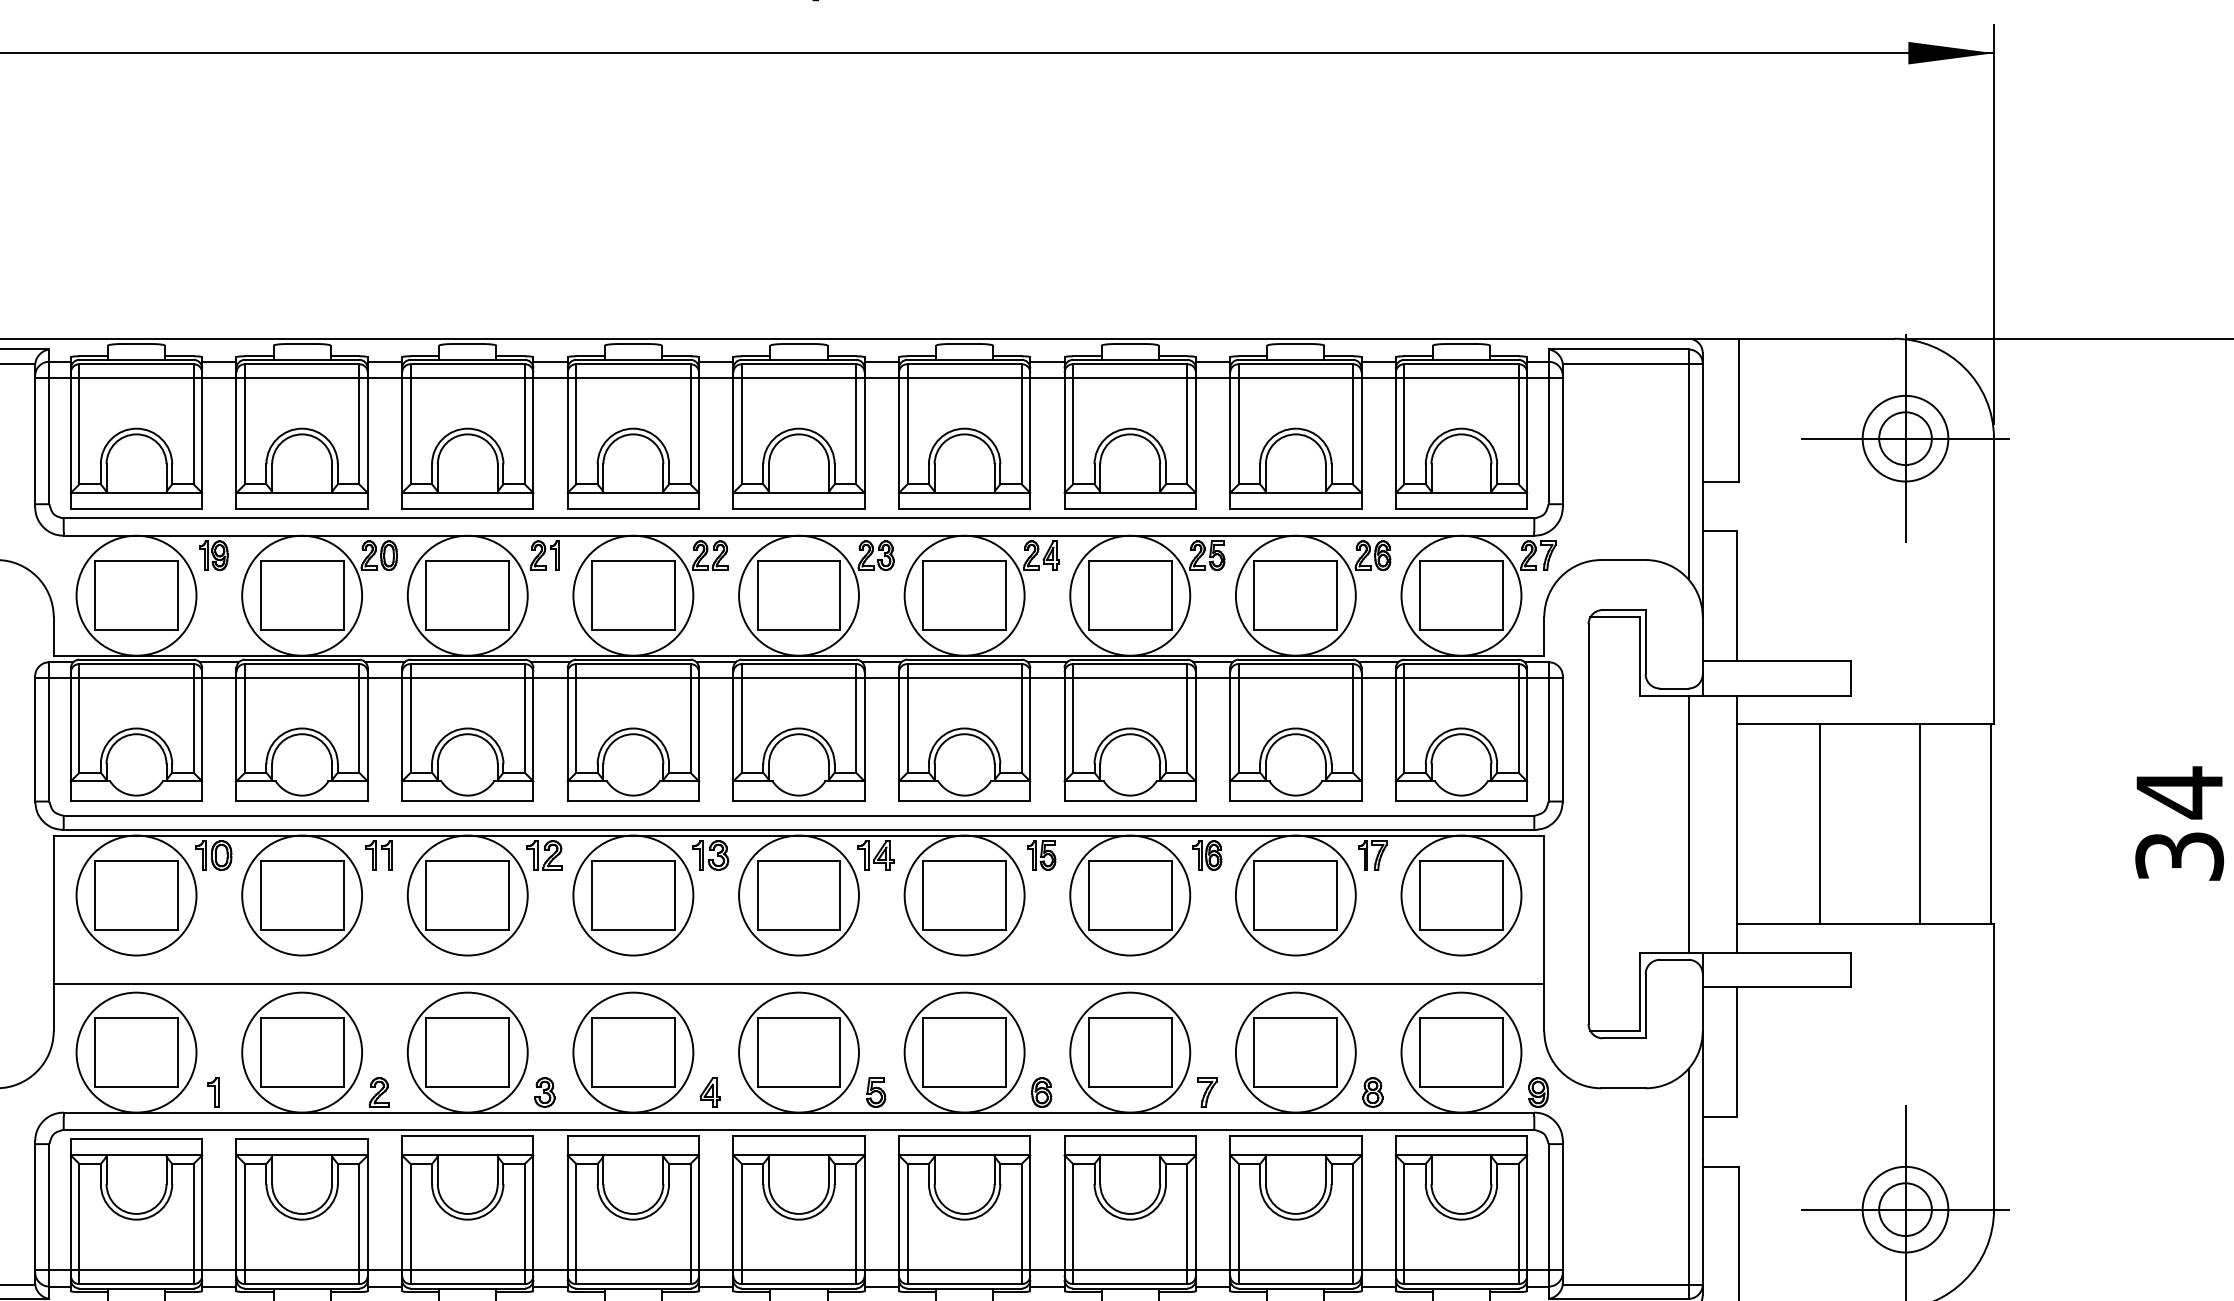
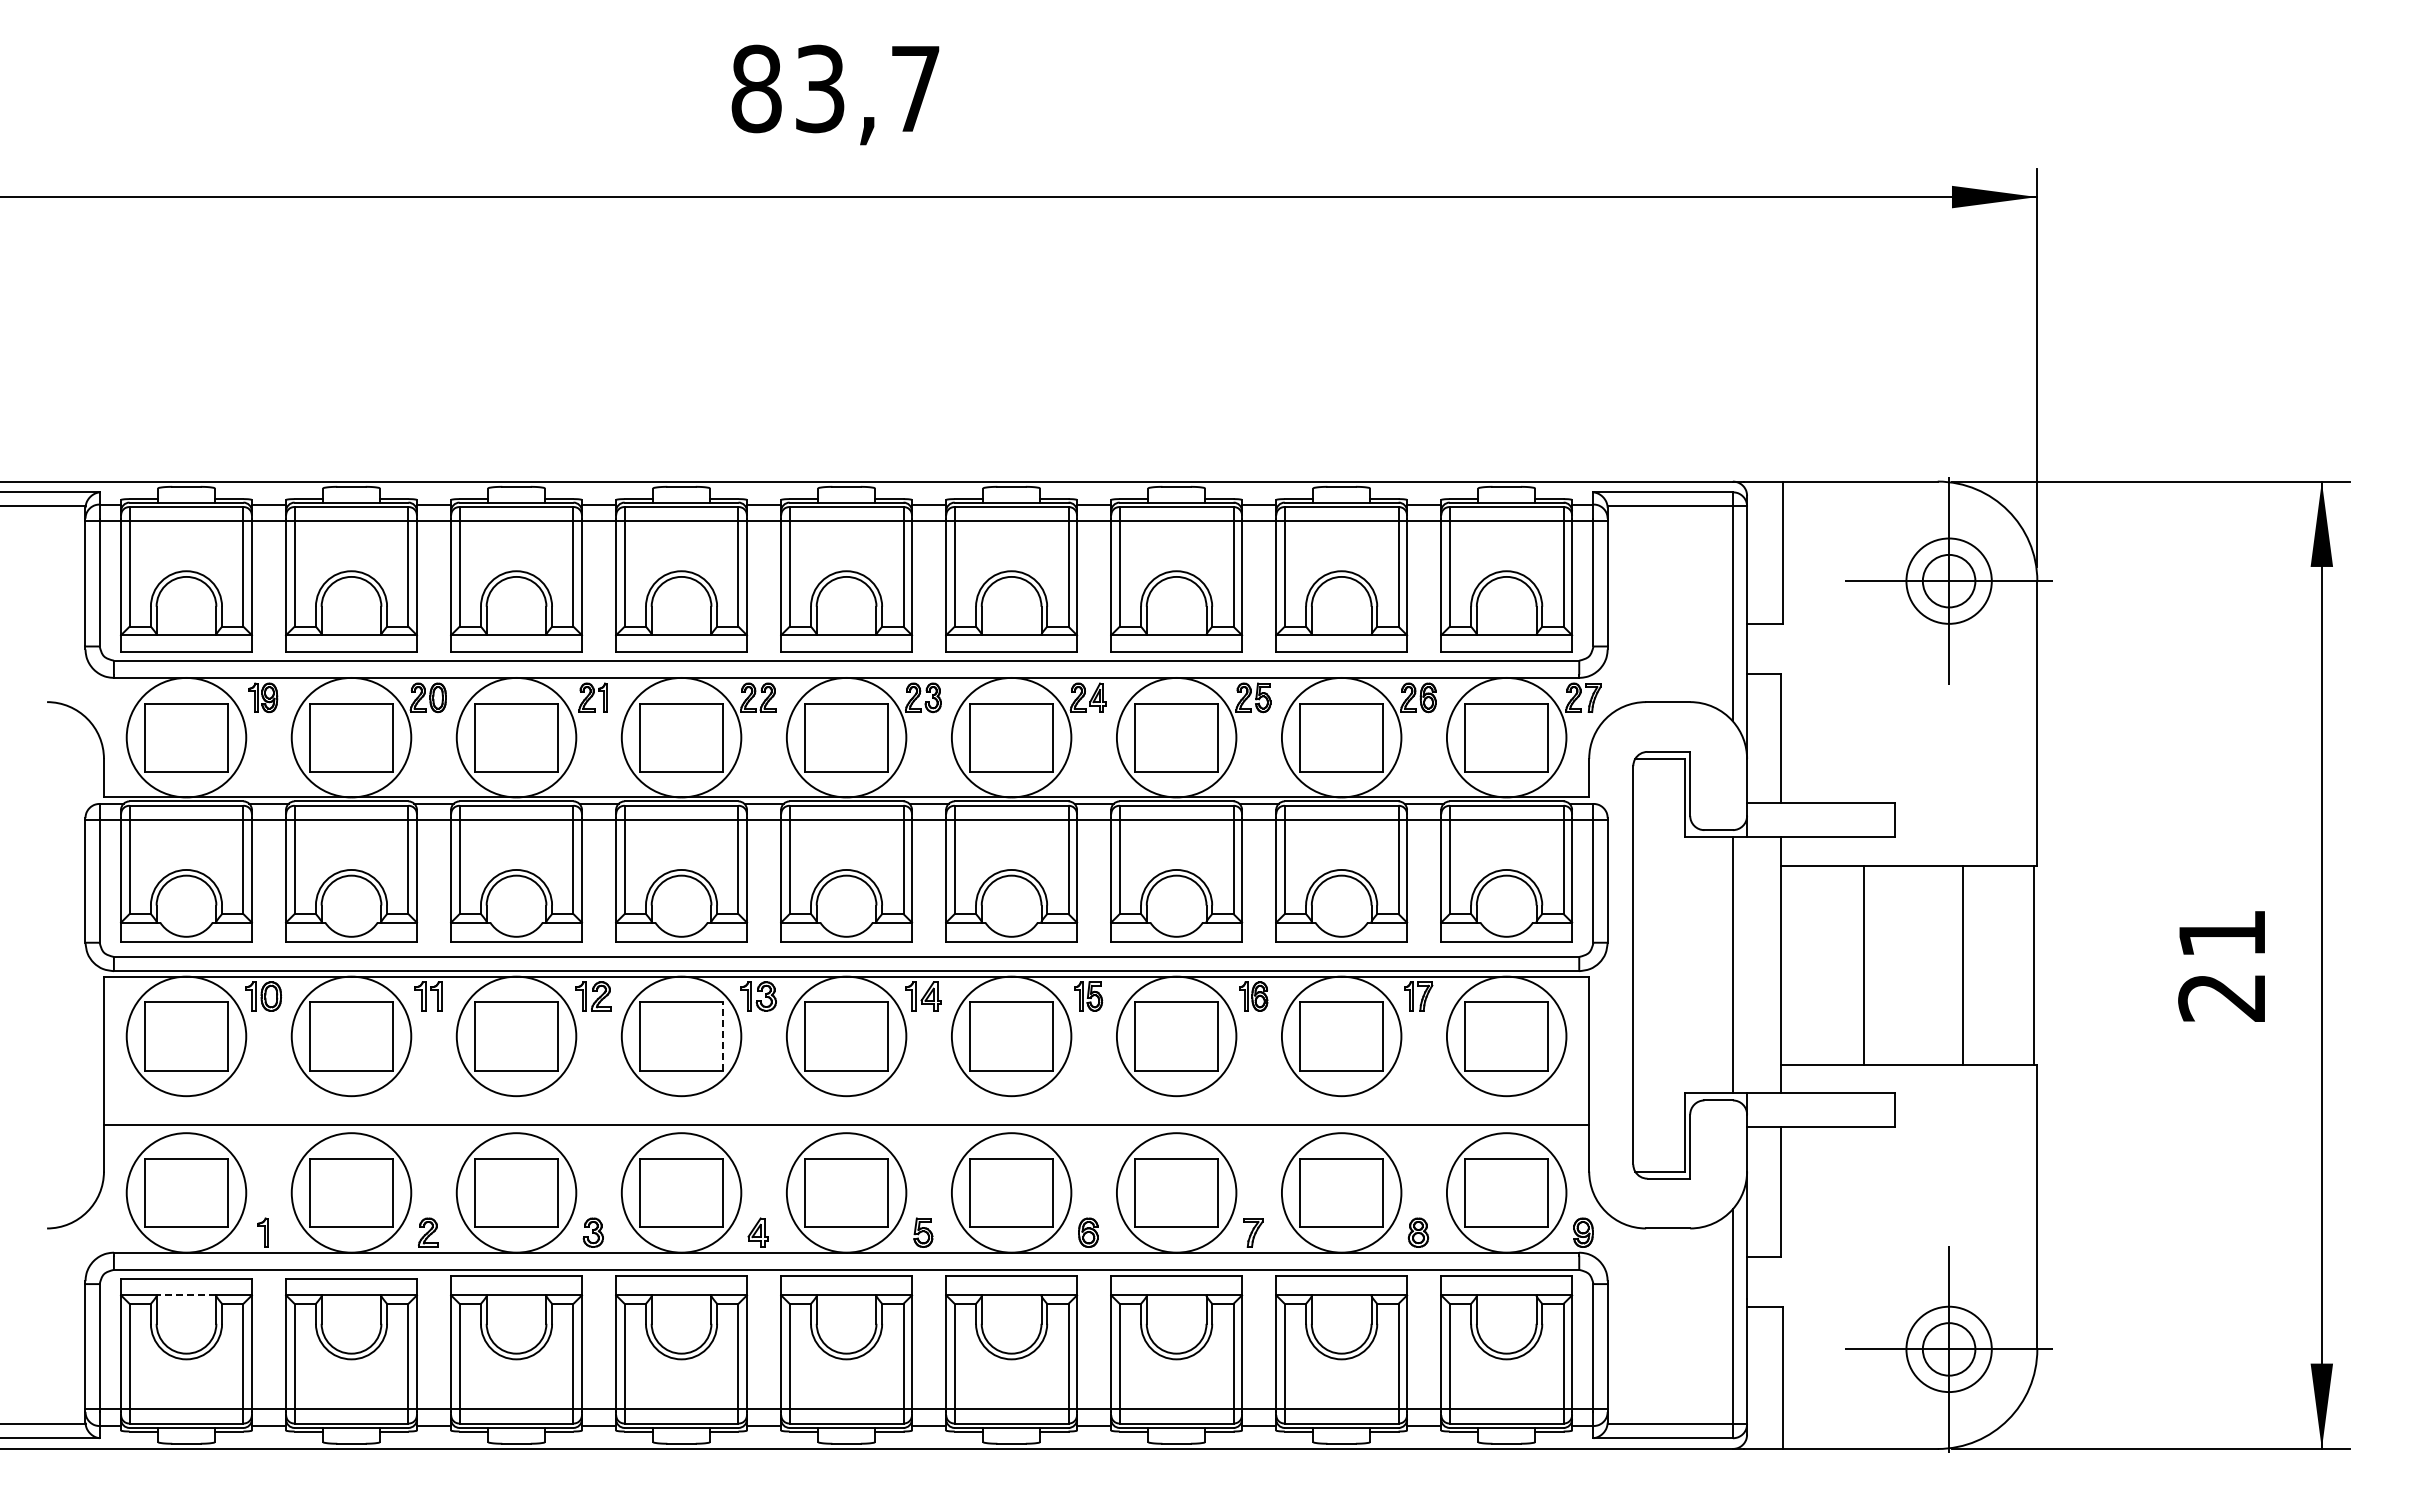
text: (2179, 823) -> (2222, 964), 34 -> 21
line: (674, 894) -> (722, 1035), solid -> dashed
line: (136, 1155) -> (186, 1295), solid -> dashed

